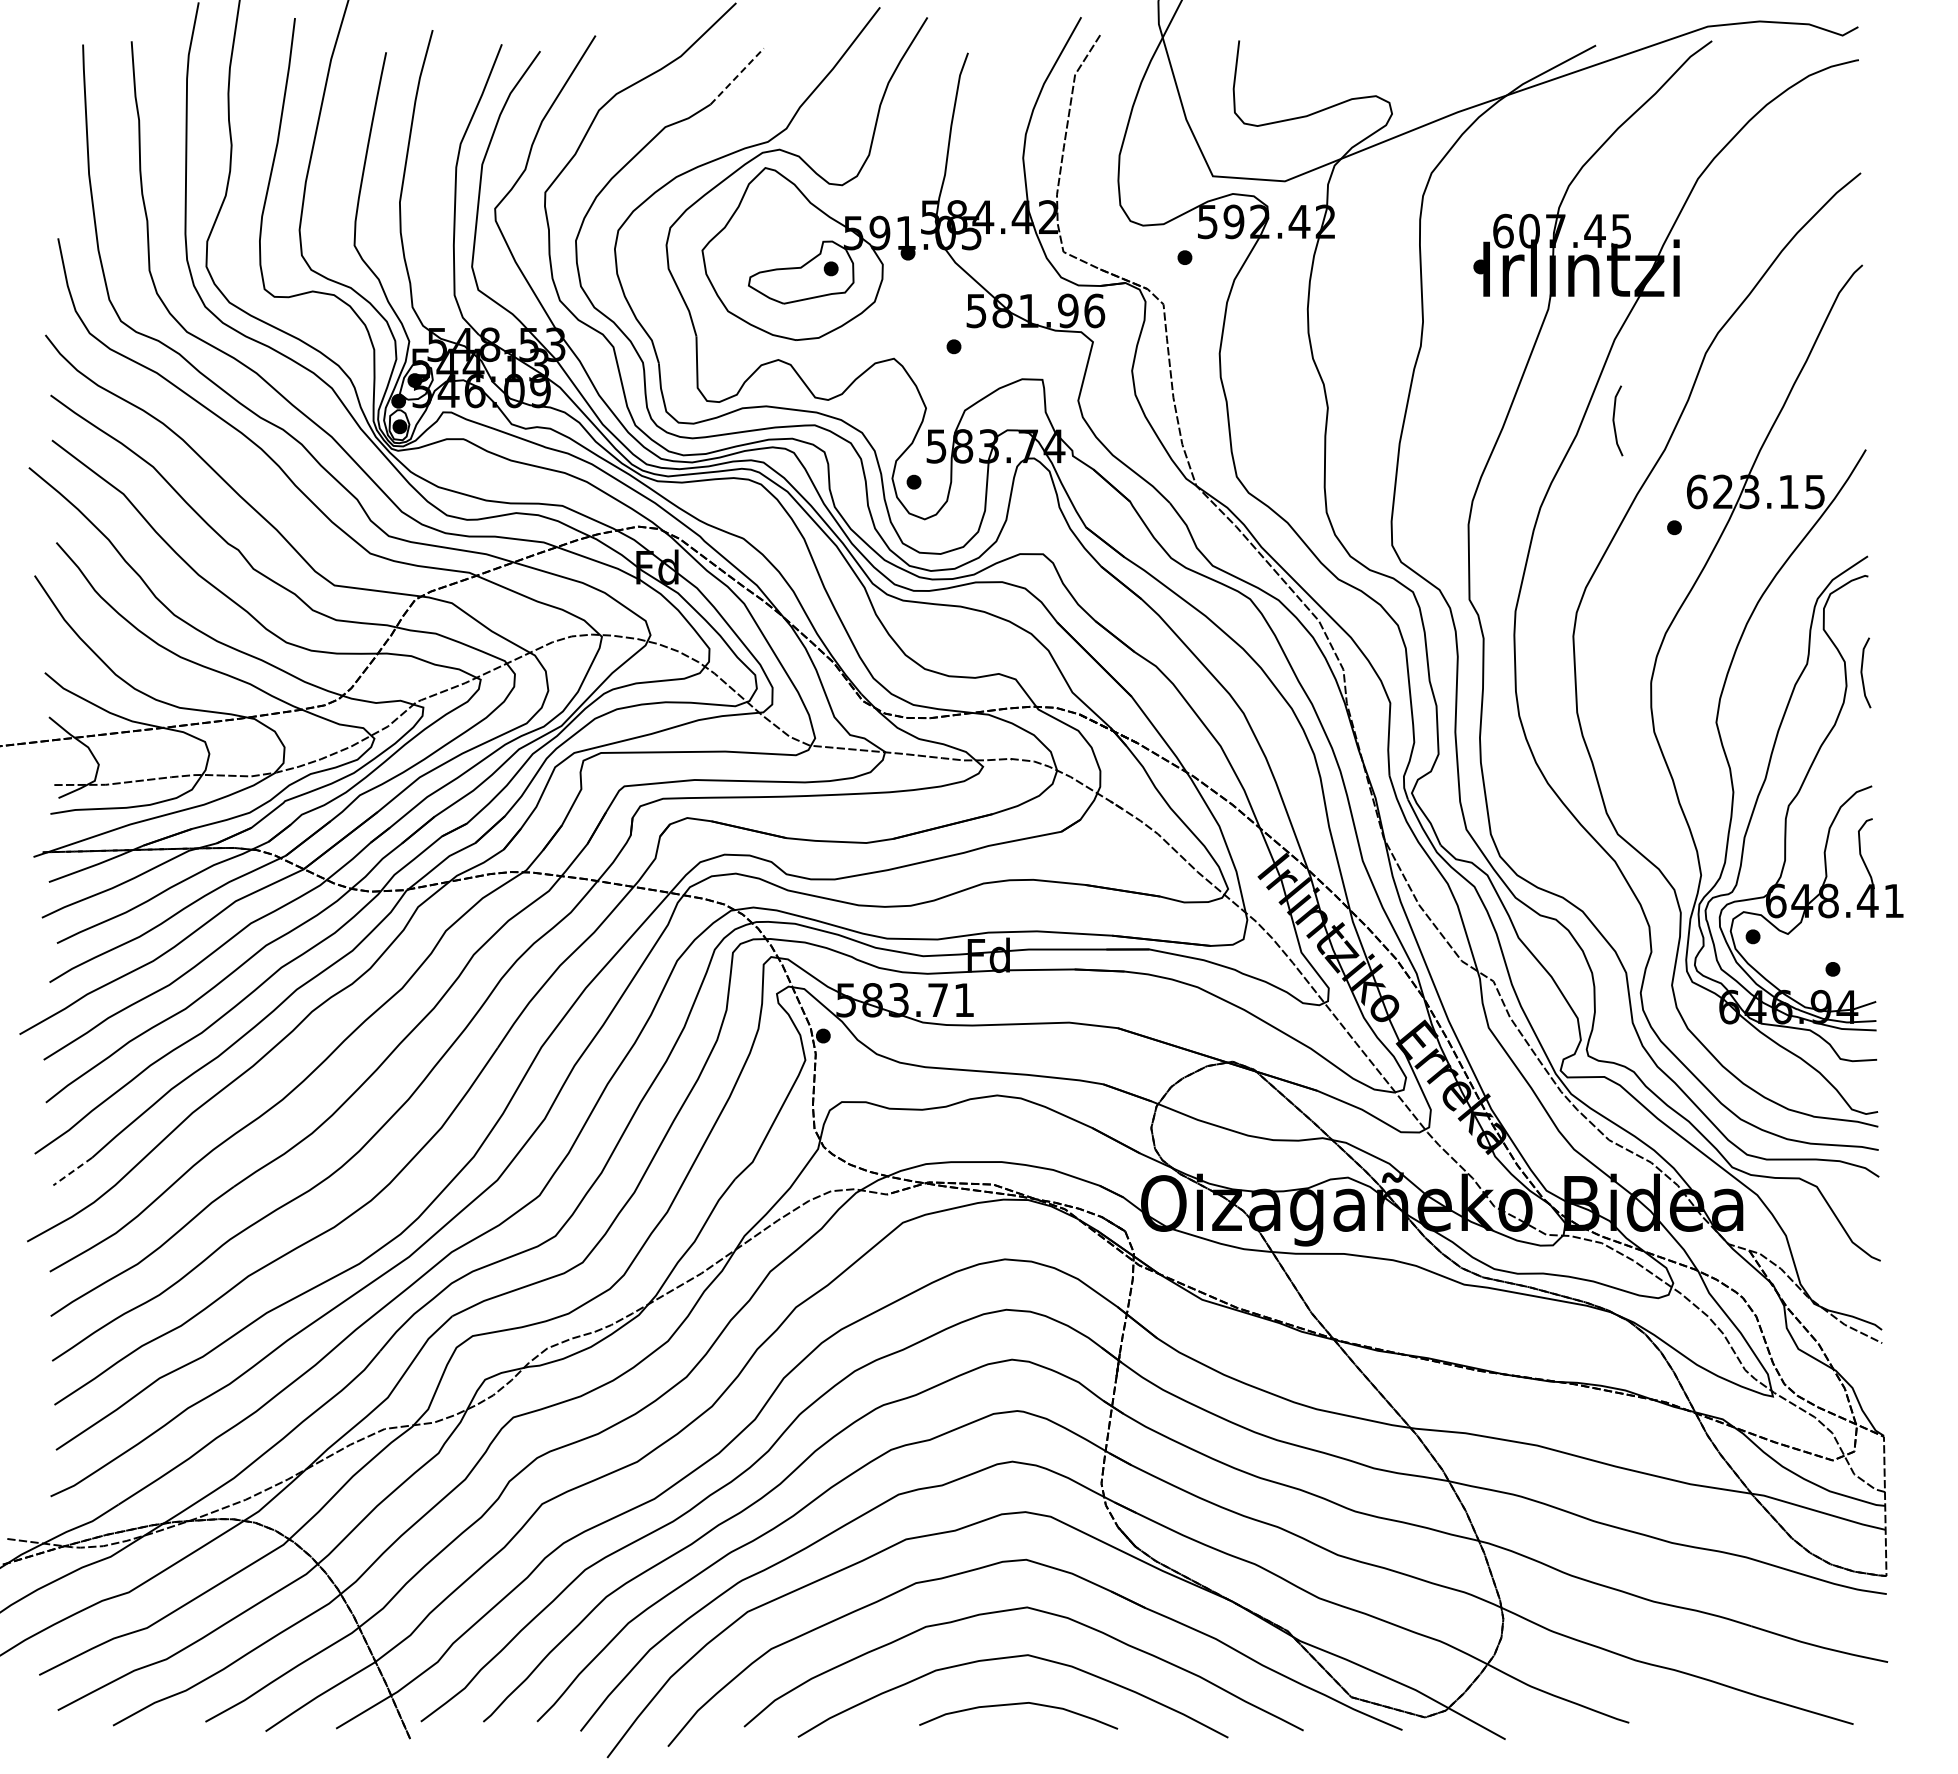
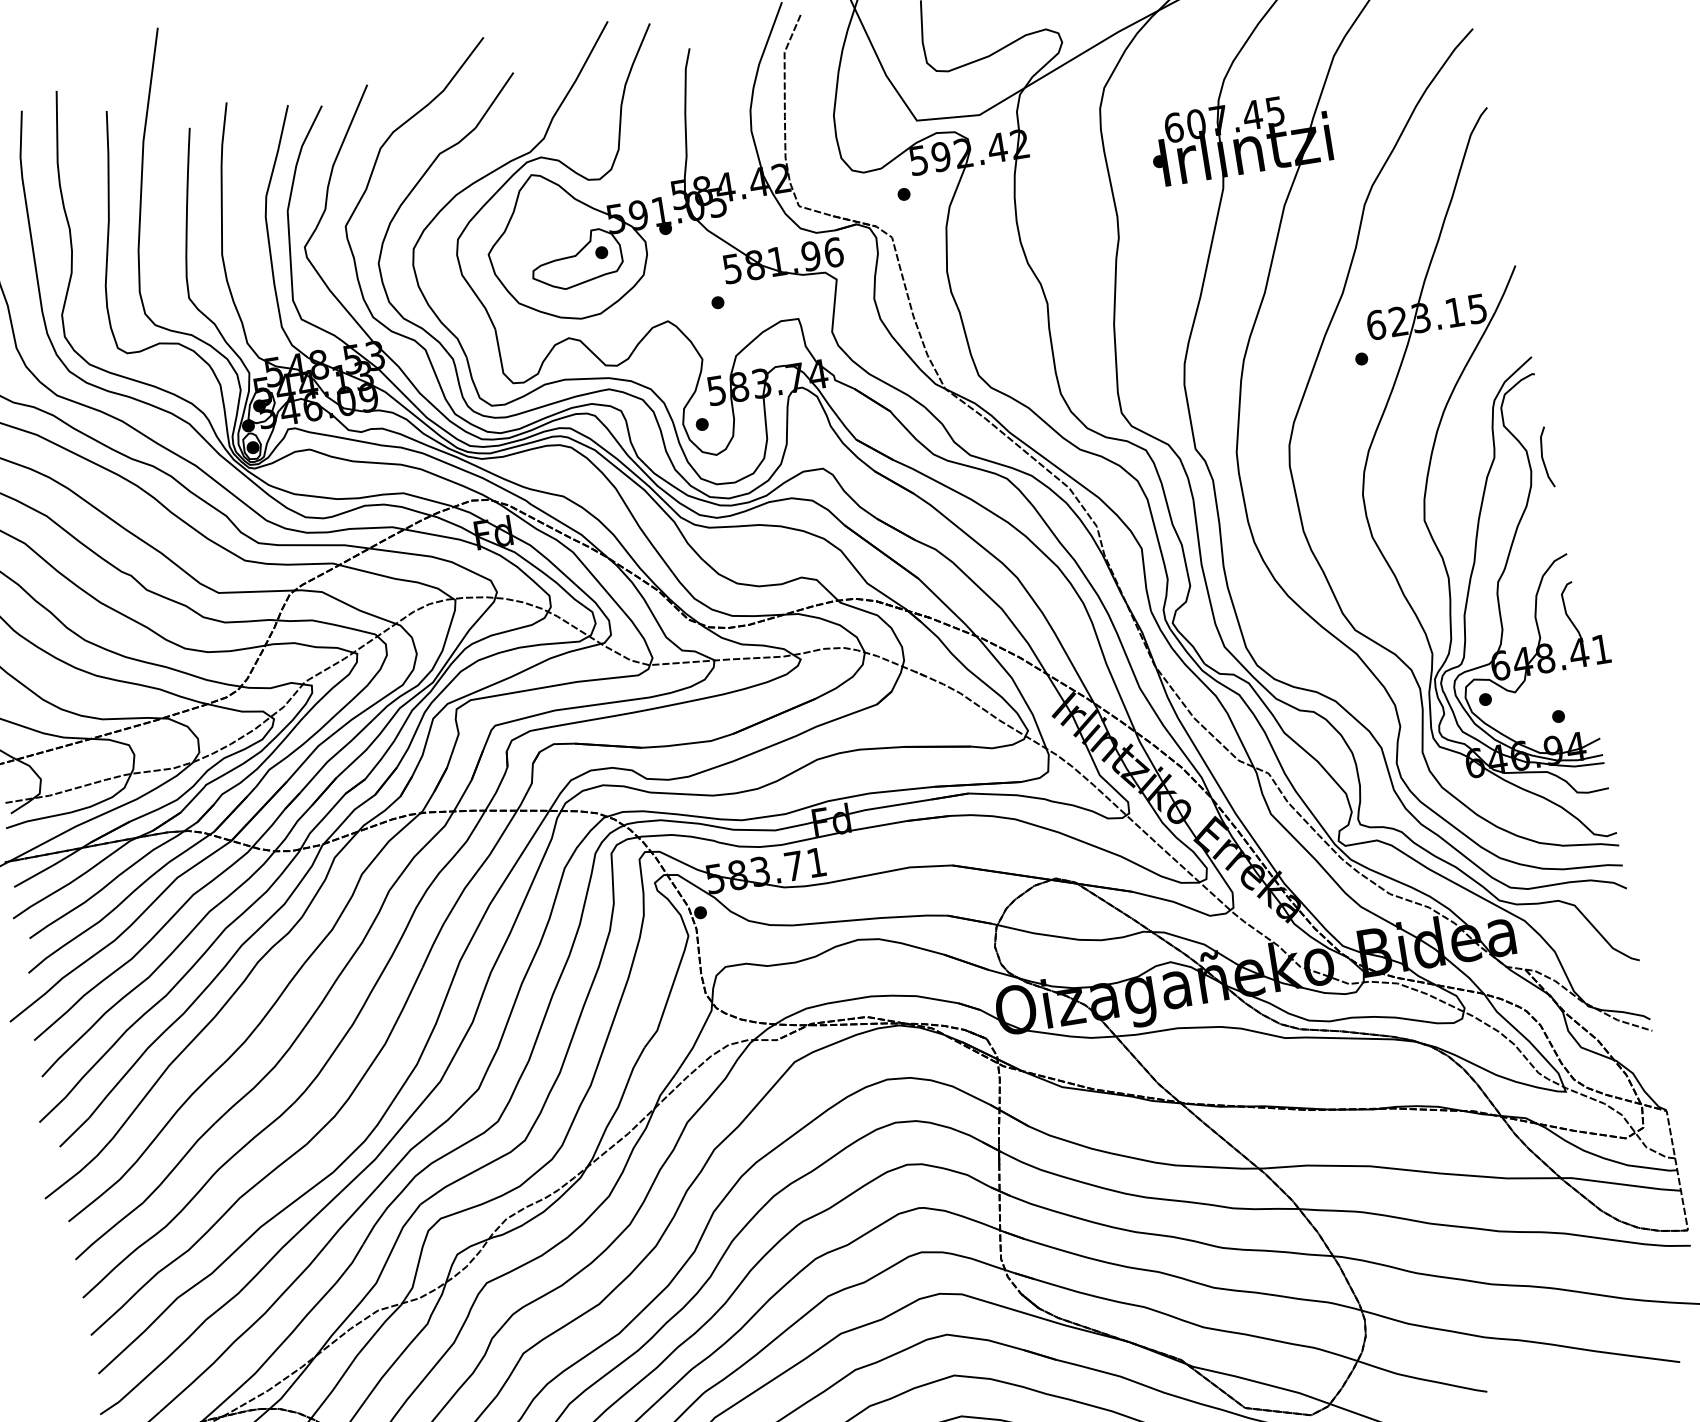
line: (737, 76) -> (494, 100), dashed -> solid
line: (1614, 420) -> (1295, 275), removed
line: (72, 1171) -> (74, 1132), dashed -> solid

